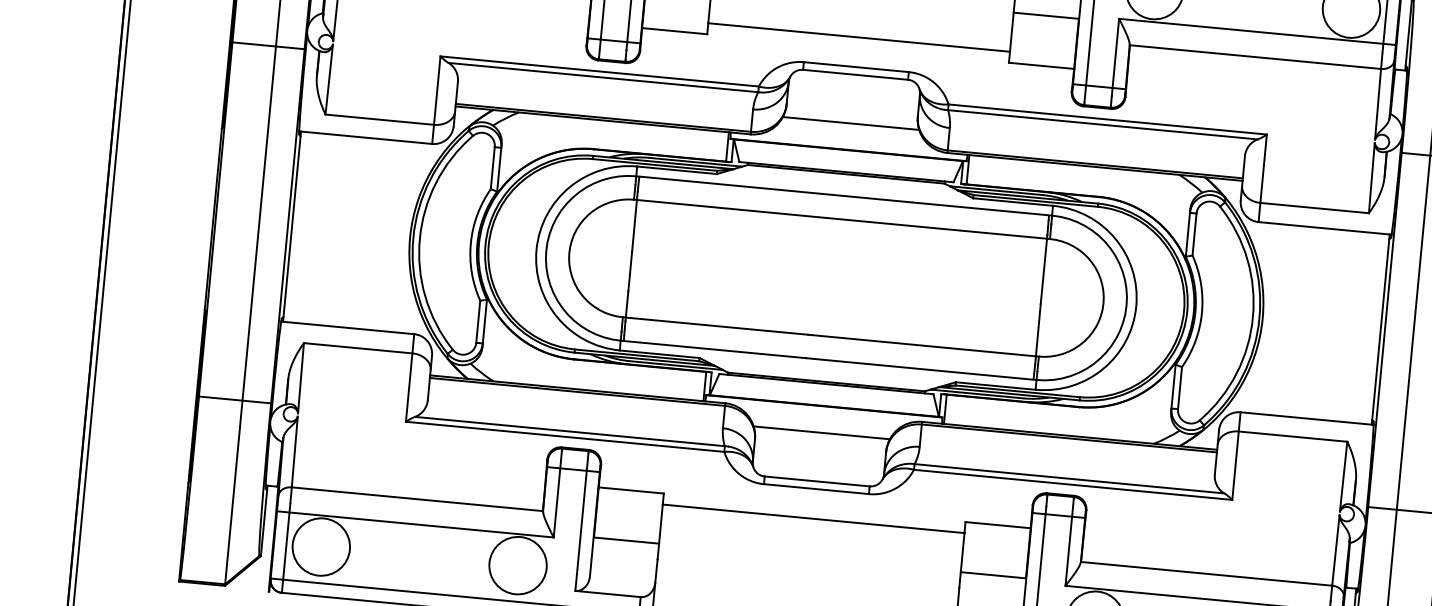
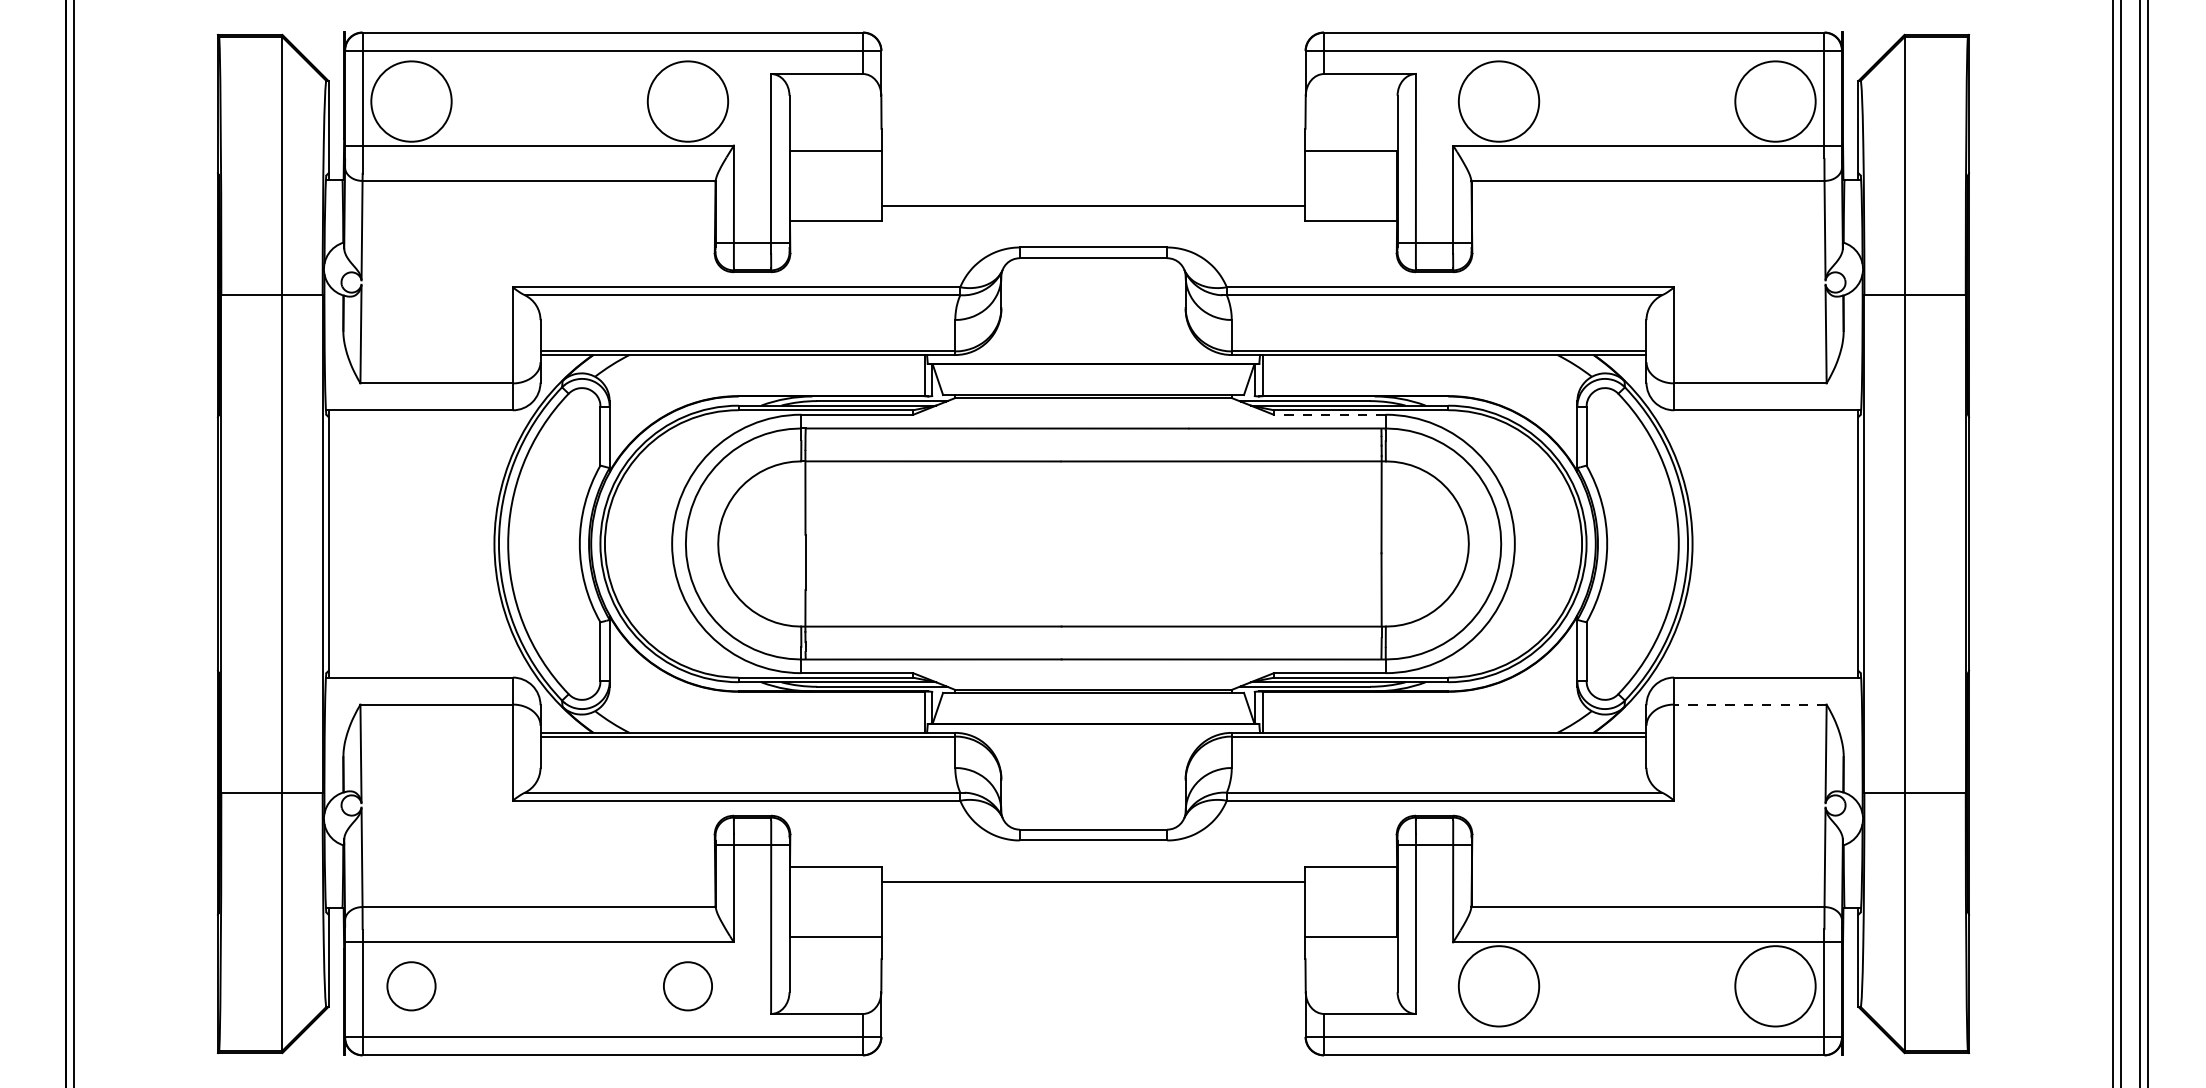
line: (851, 123) -> (1093, 326), removed
line: (1013, 201) -> (1329, 414), solid -> dashed
line: (821, 432) -> (1093, 761), removed
line: (1292, 436) -> (1749, 704), solid -> dashed
circle: (321, 547) -> (411, 986), size x0.6
circle: (517, 565) -> (687, 986), size x0.6

